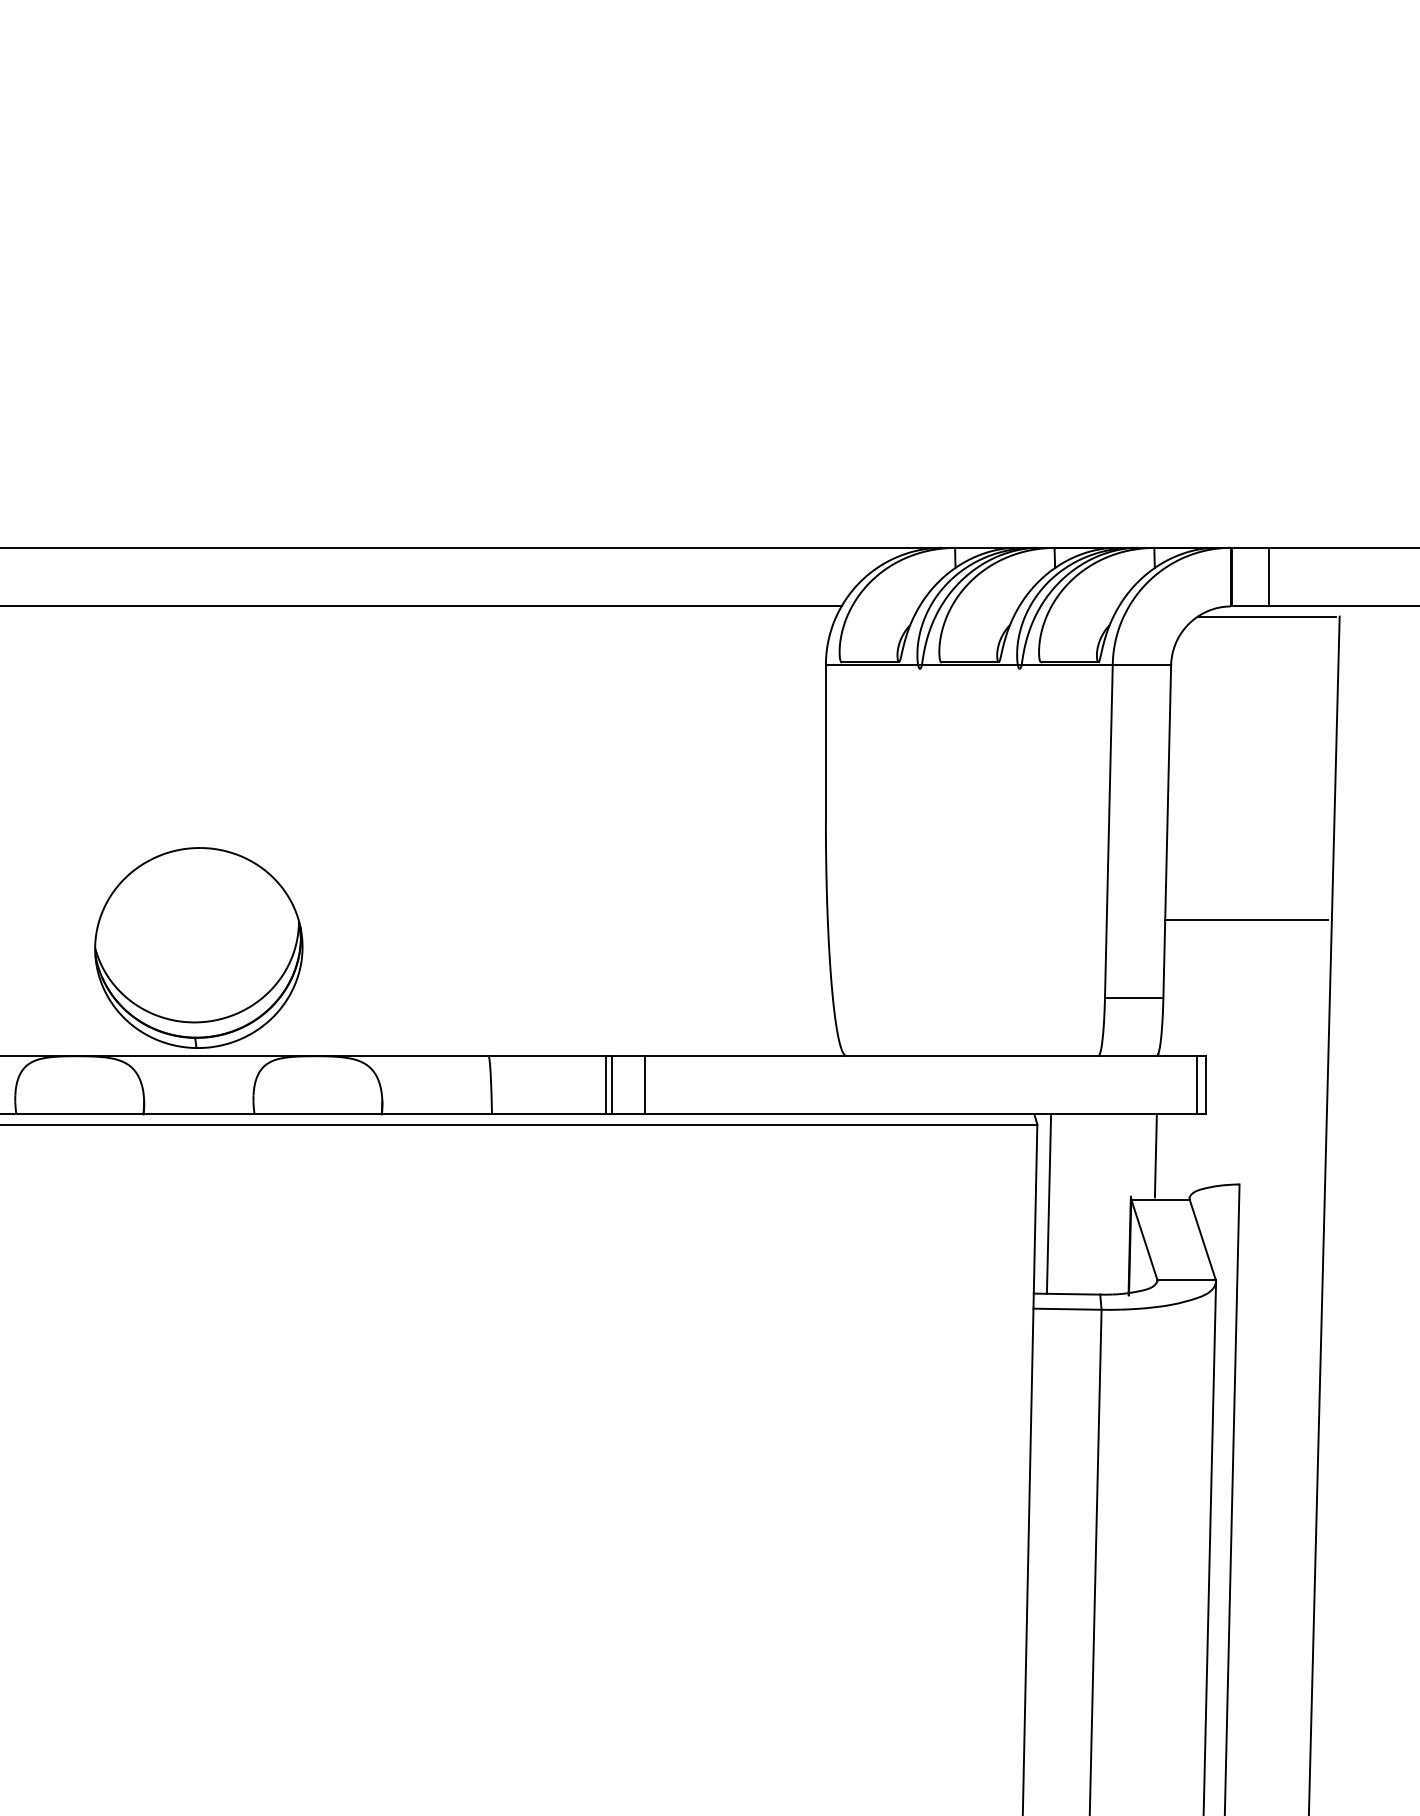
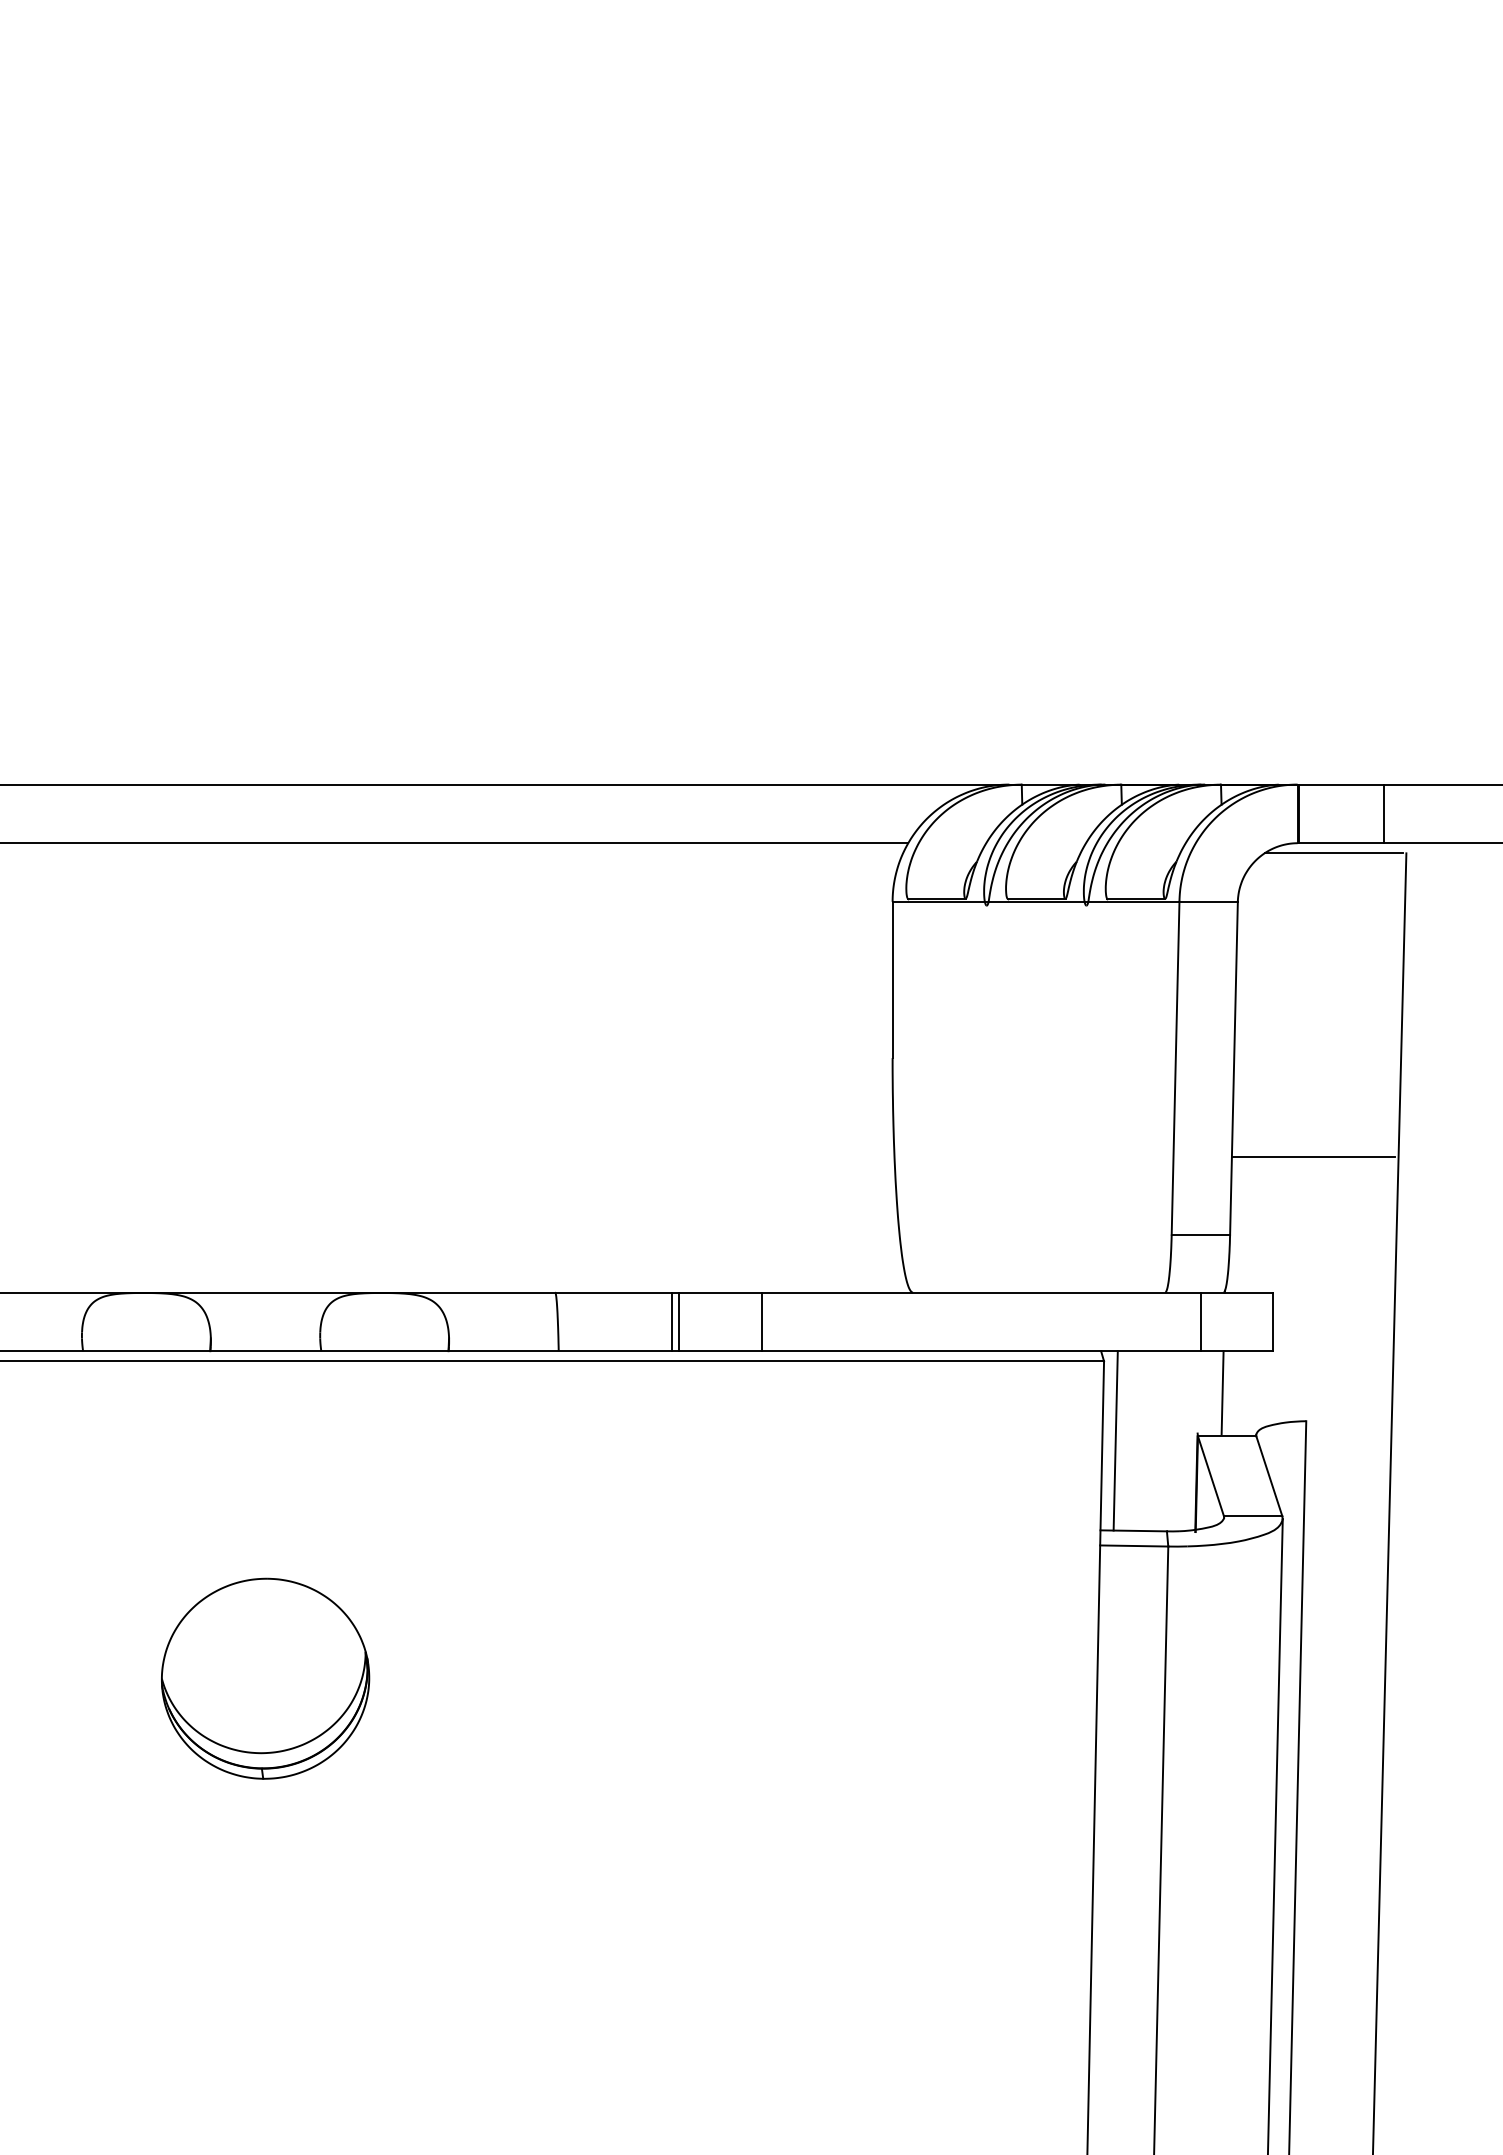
line: (1269, 576) -> (1384, 813), moved
part: (198, 947) -> (265, 1678), moved
line: (644, 1084) -> (761, 1321), moved
line: (1196, 1084) -> (1201, 1321), moved

